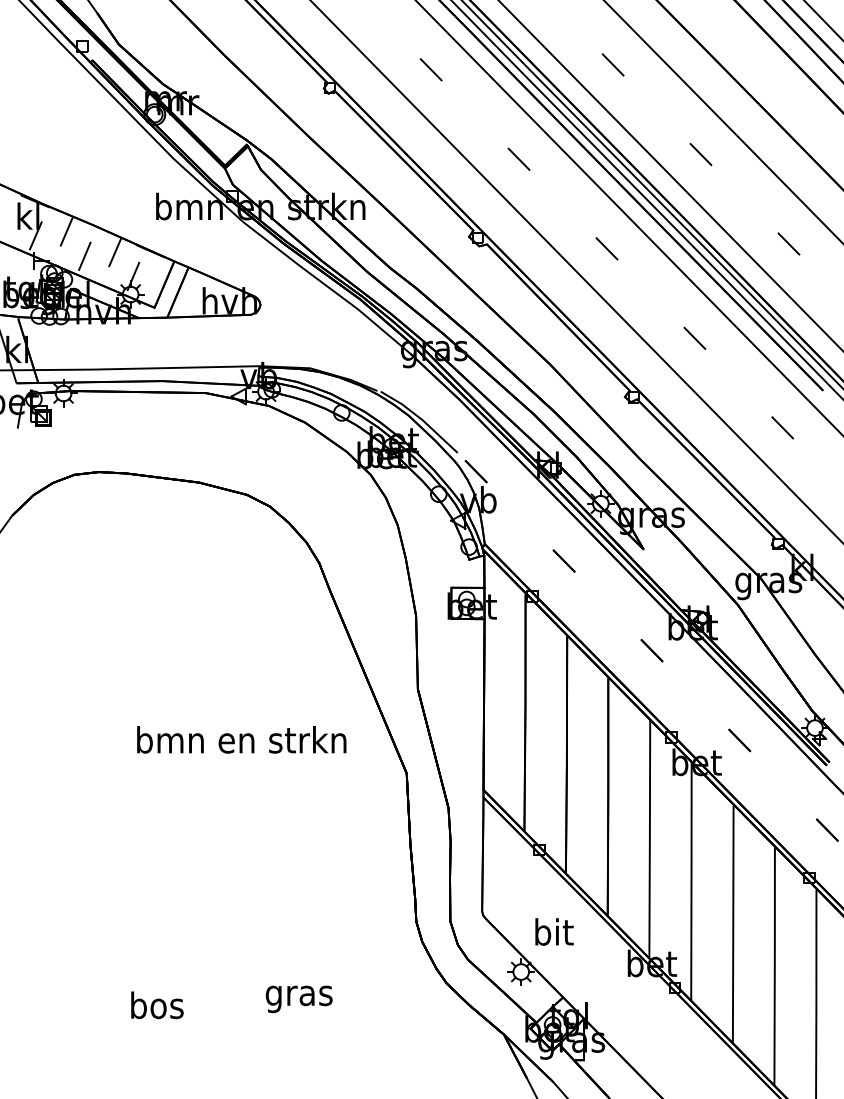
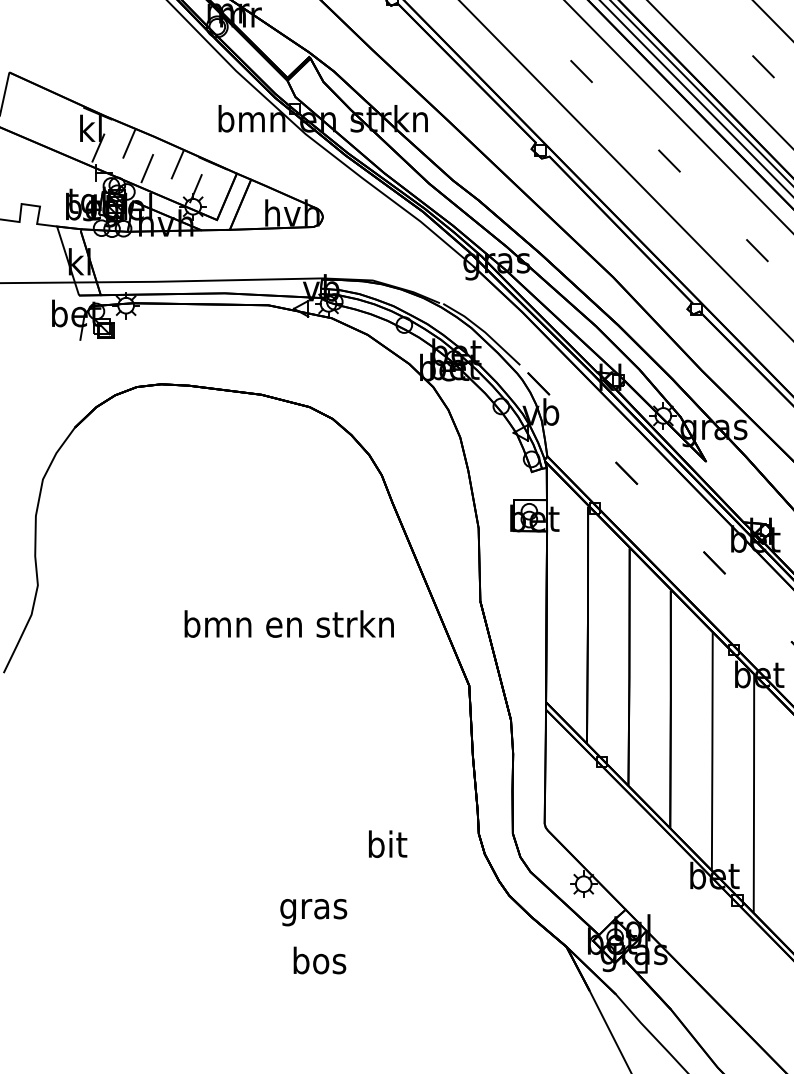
text: (241, 739) -> (289, 623), moved
text: (554, 931) -> (388, 843), moved
text: (298, 999) -> (313, 912), moved
text: (157, 1005) -> (320, 960), moved

